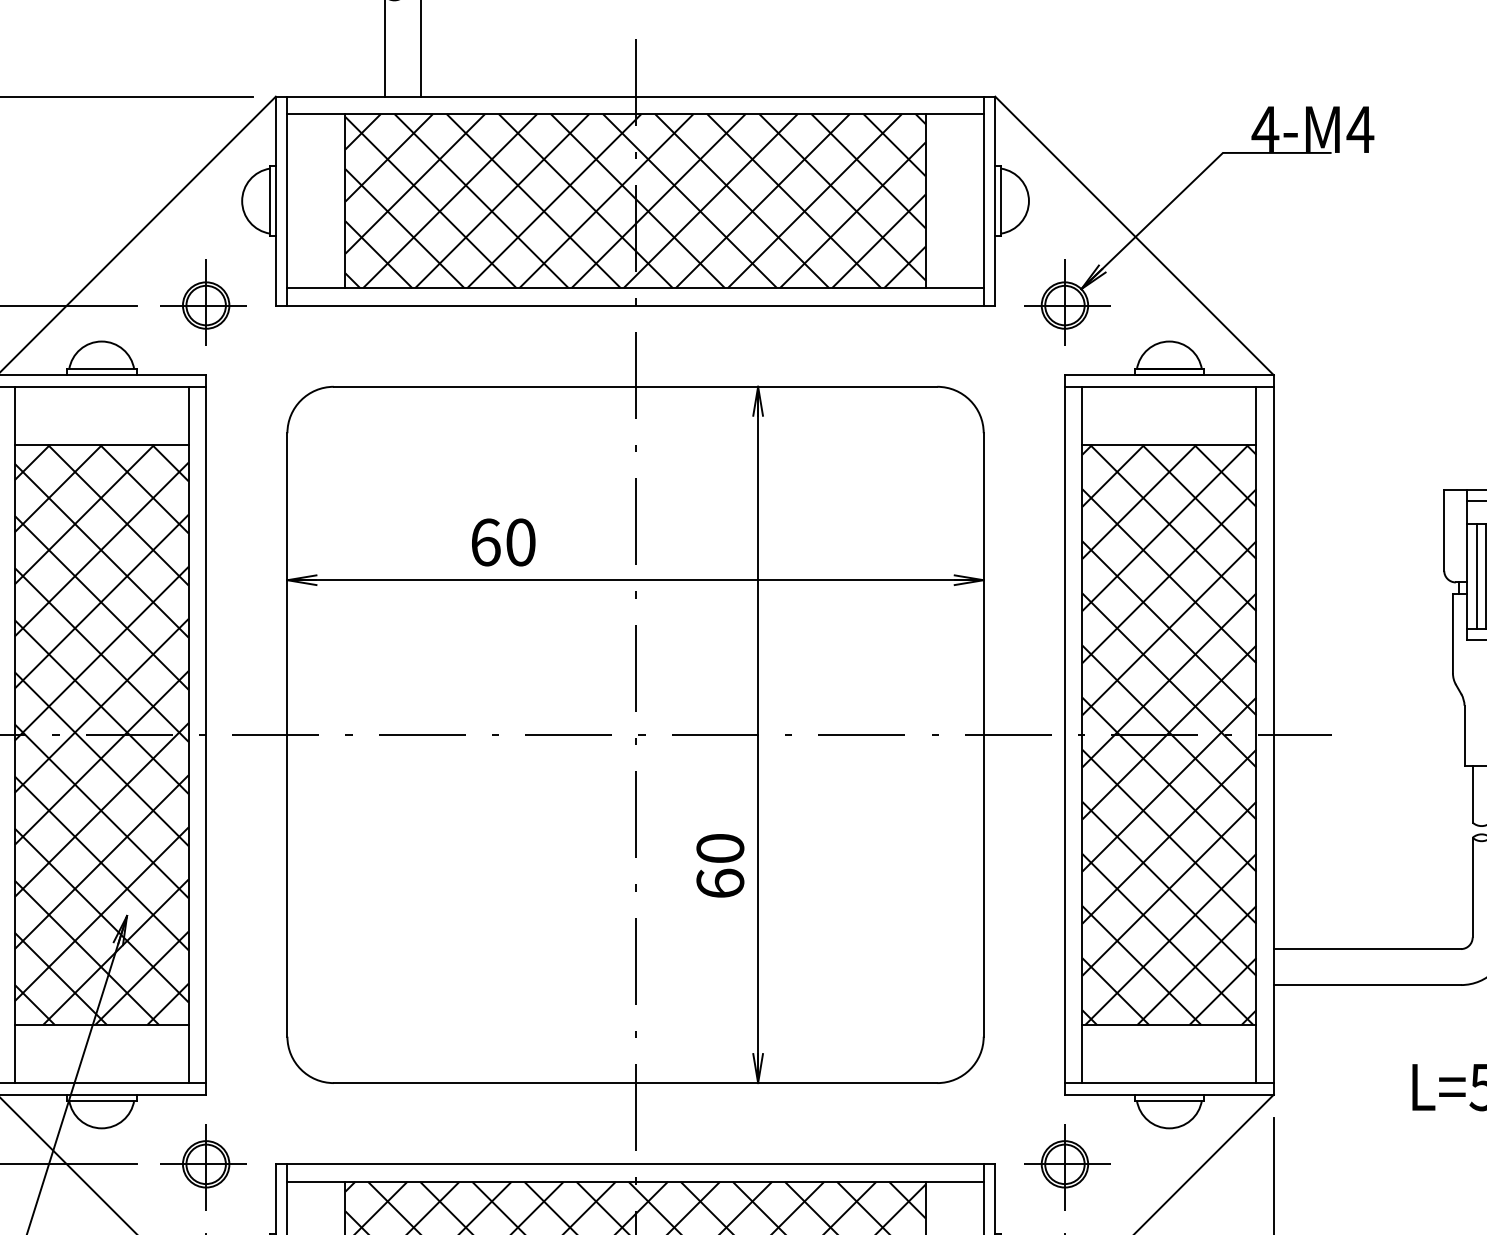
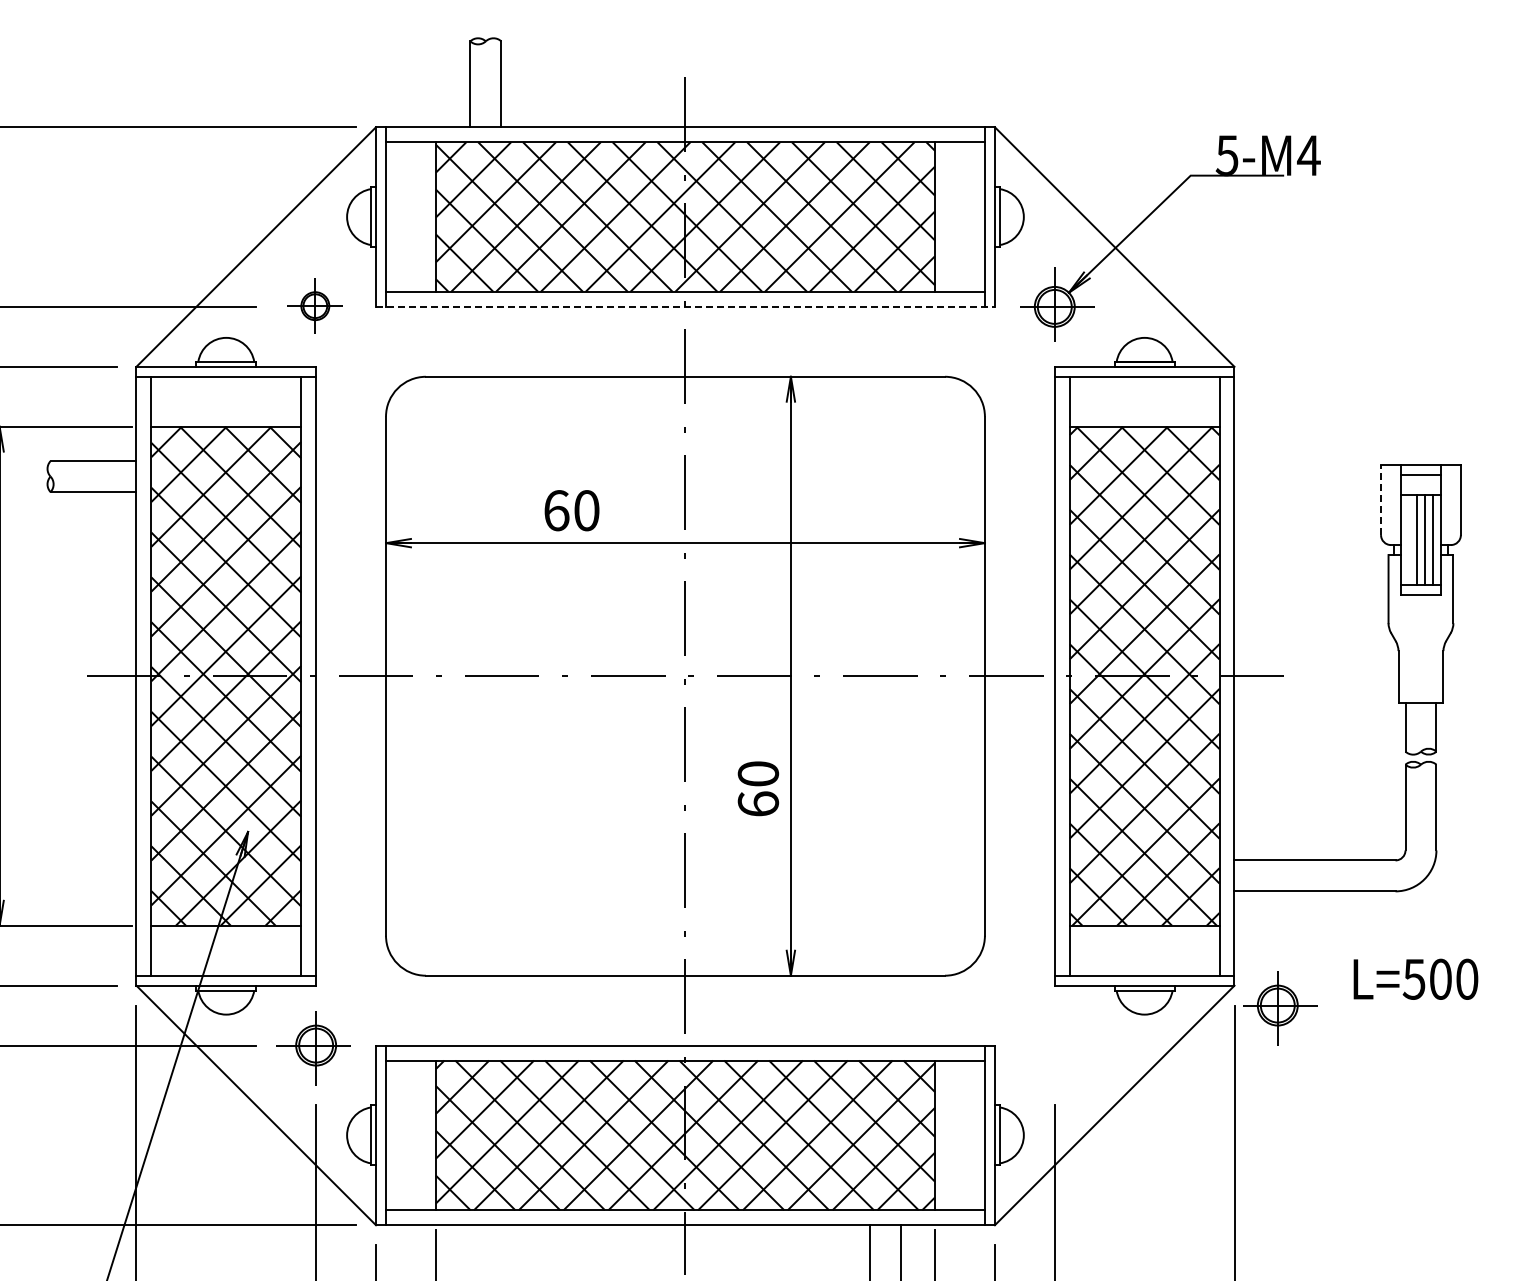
text: (1265, 129) -> (1227, 155), 4-M4 -> 5-M4
part: (203, 302) -> (313, 304), size x0.7
line: (635, 305) -> (685, 306), solid -> dashed
line: (1444, 530) -> (1381, 500), solid -> dashed
line: (1476, 577) -> (1408, 540), removed
part: (1068, 1167) -> (1280, 1008), moved

